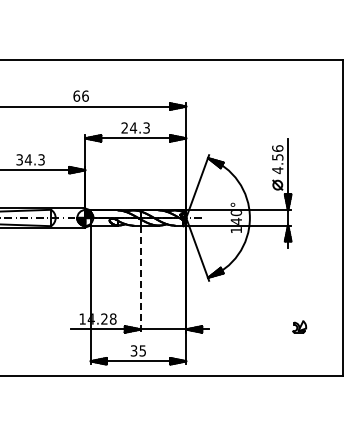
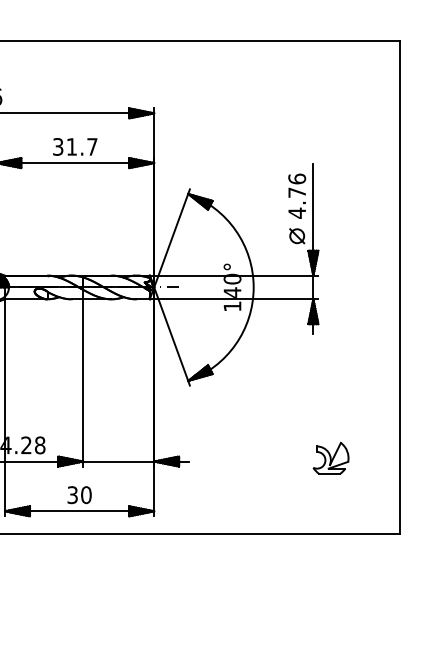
text: (135, 127) -> (74, 146), 24.3 -> 31.7
text: (277, 157) -> (296, 192), 4.56 -> 4.76
line: (140, 279) -> (82, 383), dashed -> solid
part: (299, 326) -> (331, 456), size x1.67
text: (142, 350) -> (85, 494), 35 -> 30

